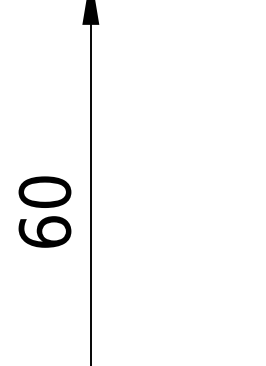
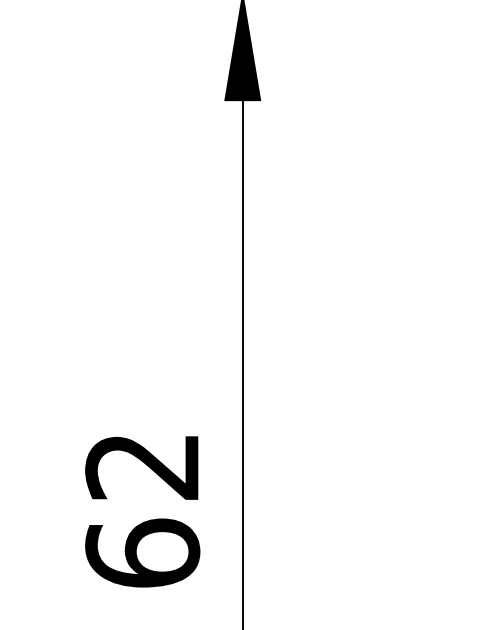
text: (44, 191) -> (141, 464), 60 -> 62

